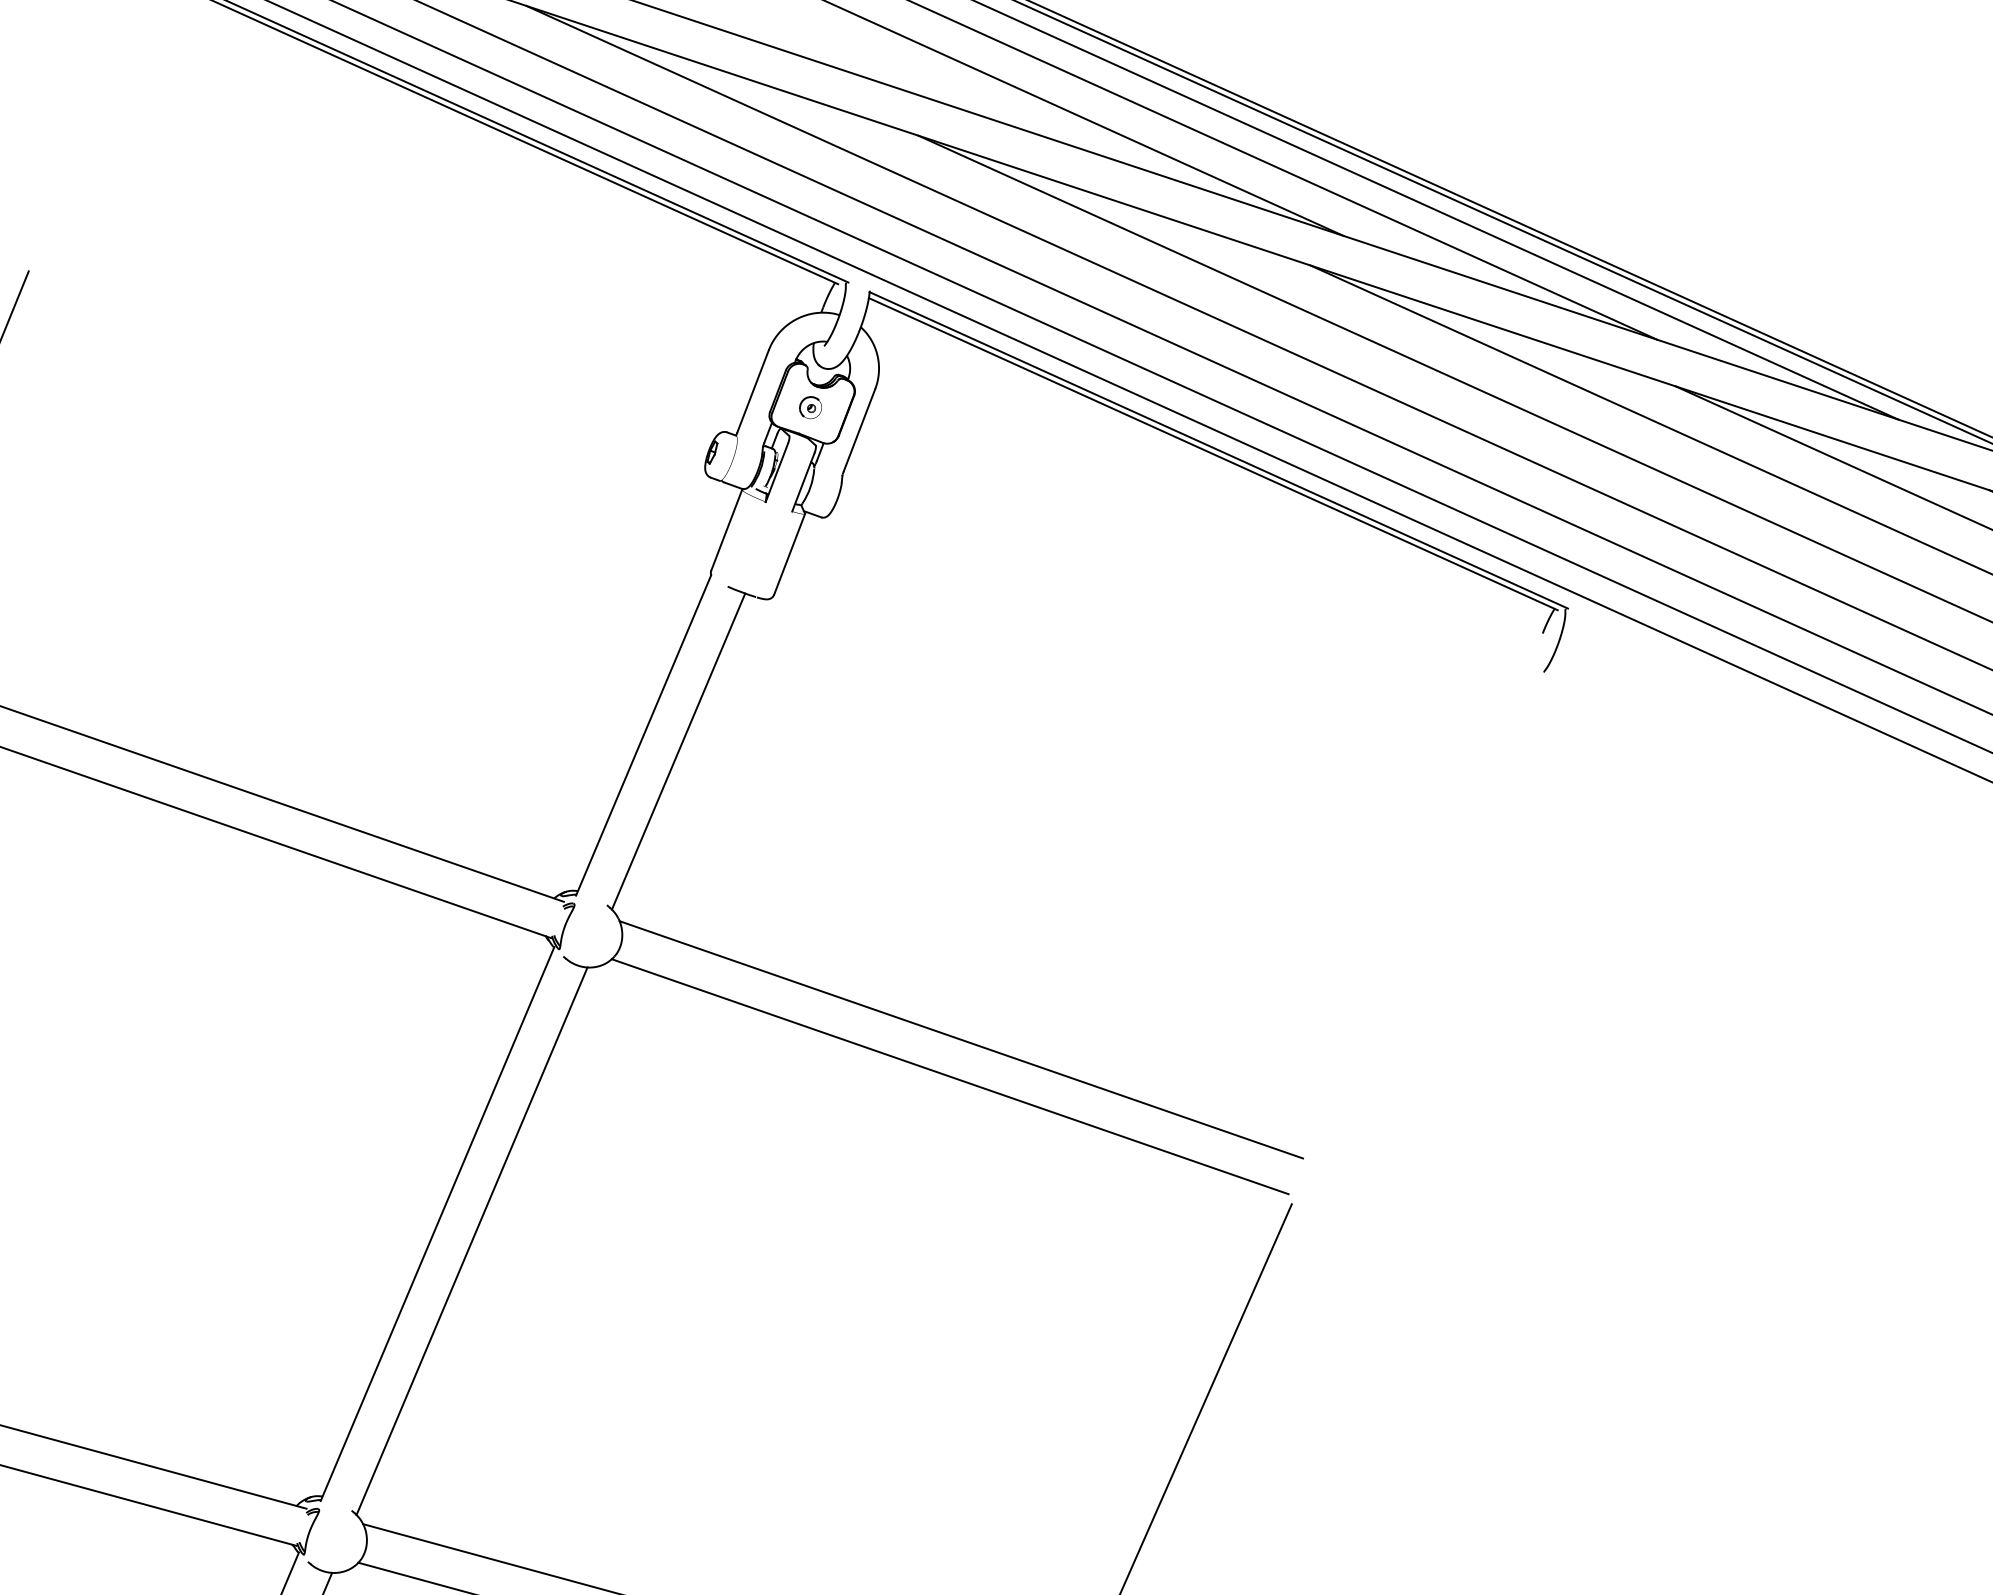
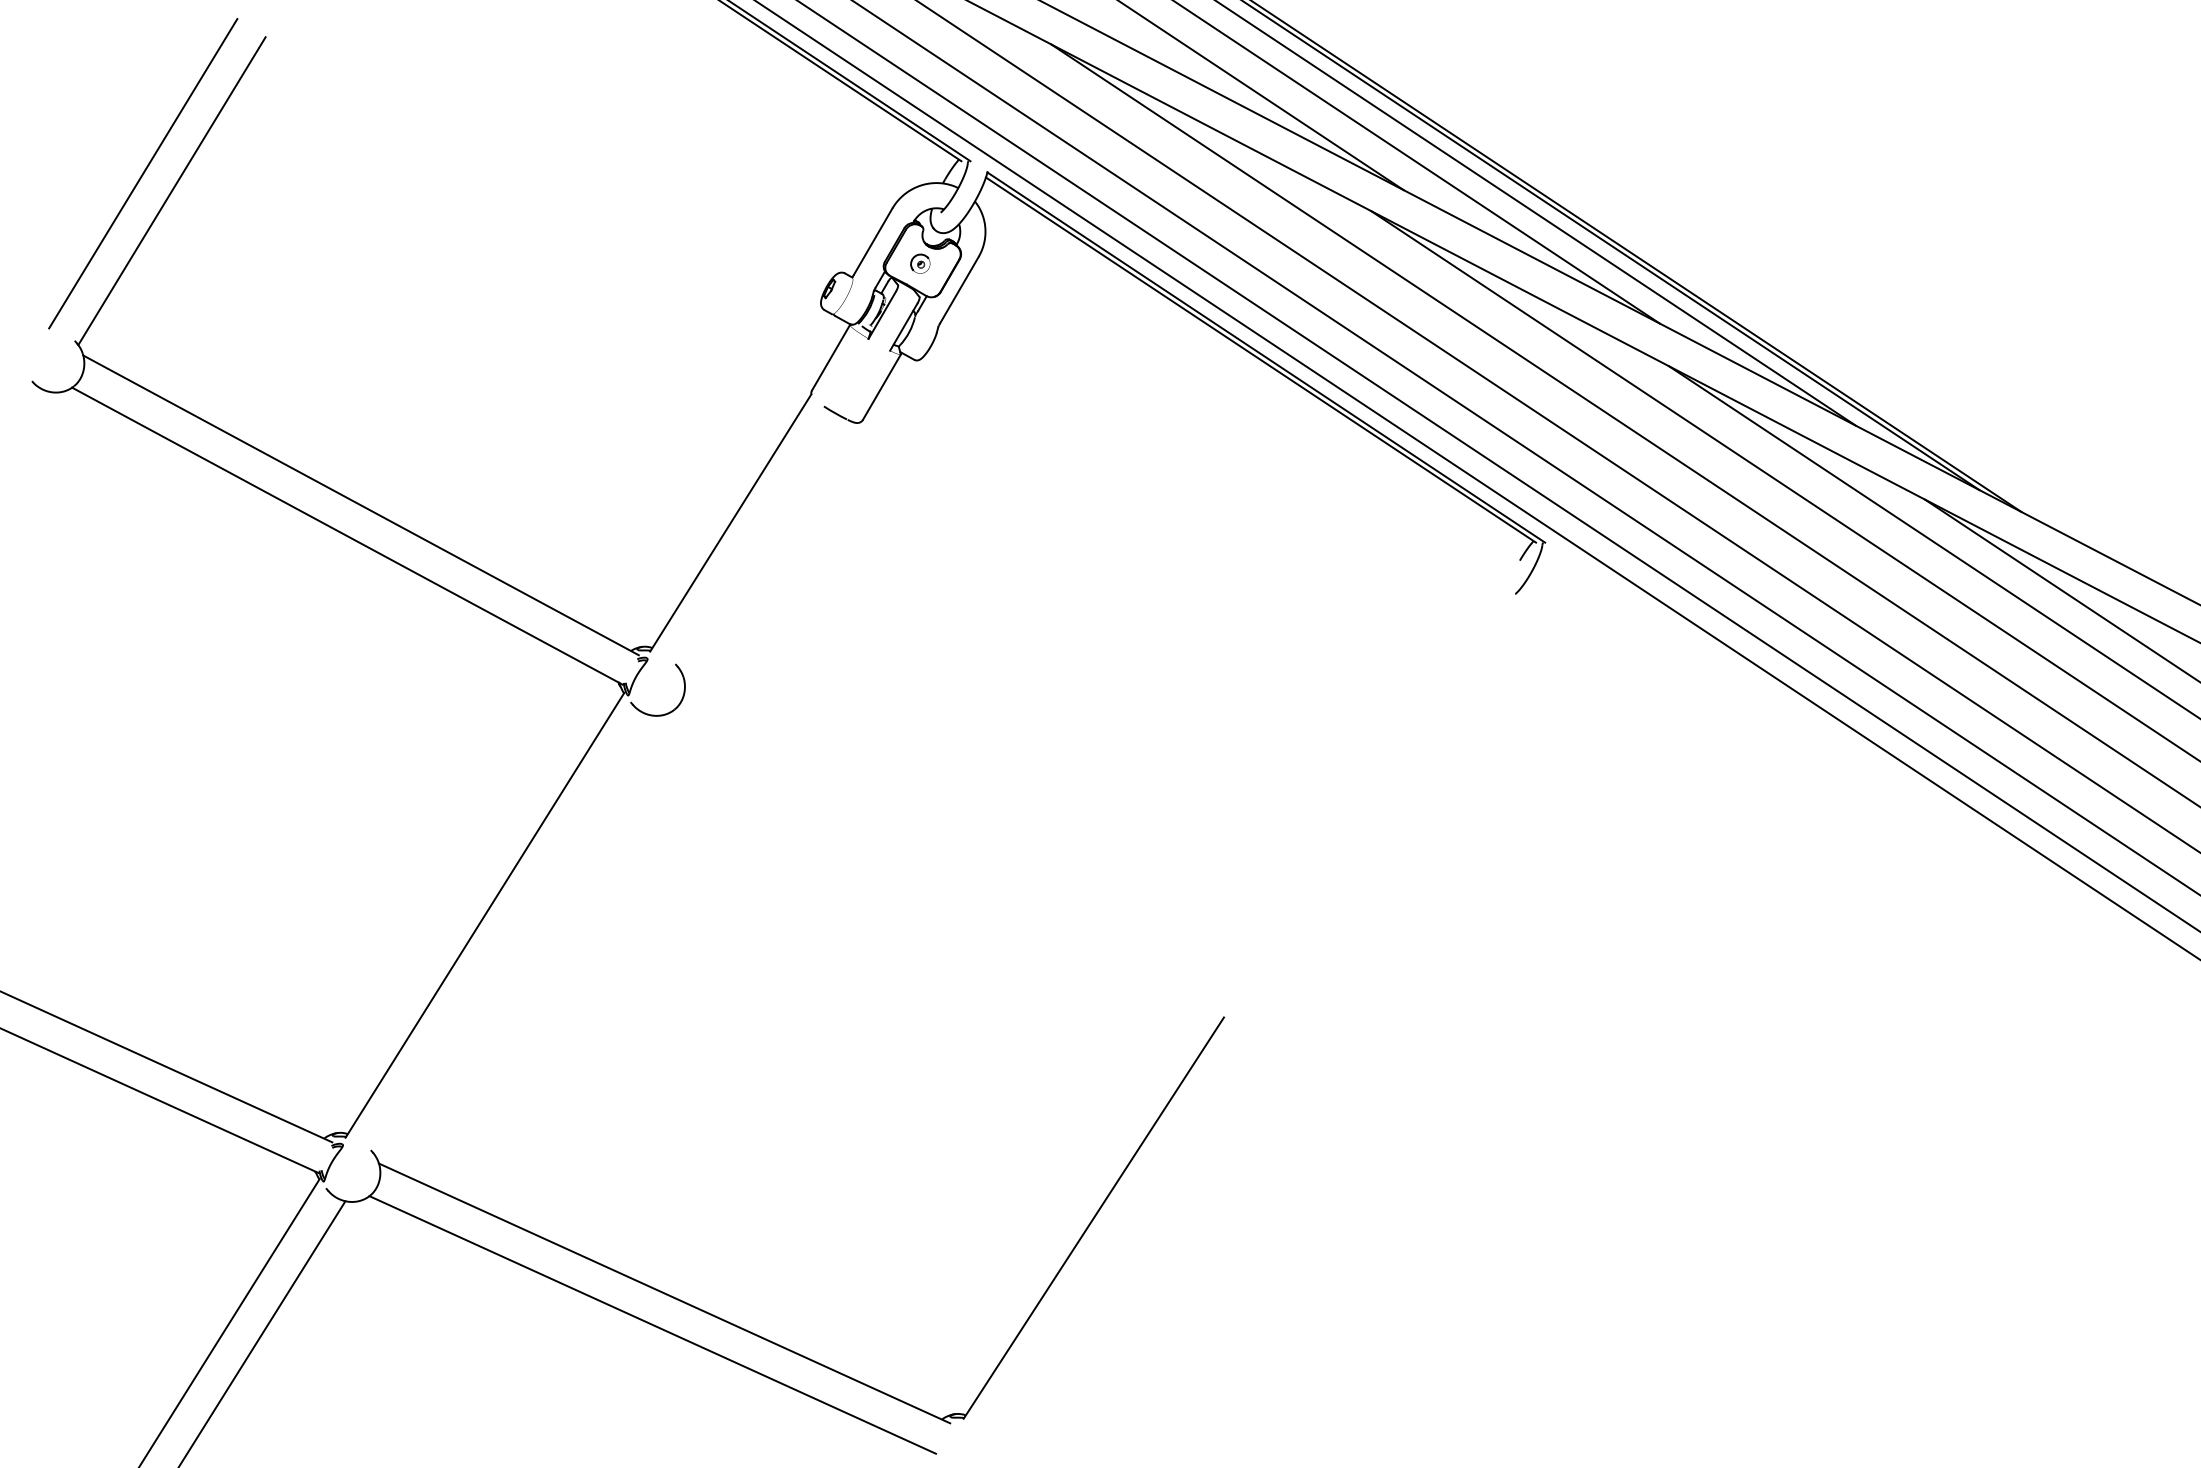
line: (678, 751) -> (758, 541), removed
line: (961, 1039) -> (962, 829), removed
line: (950, 1076) -> (947, 859), removed
line: (472, 1240) -> (512, 934), removed

